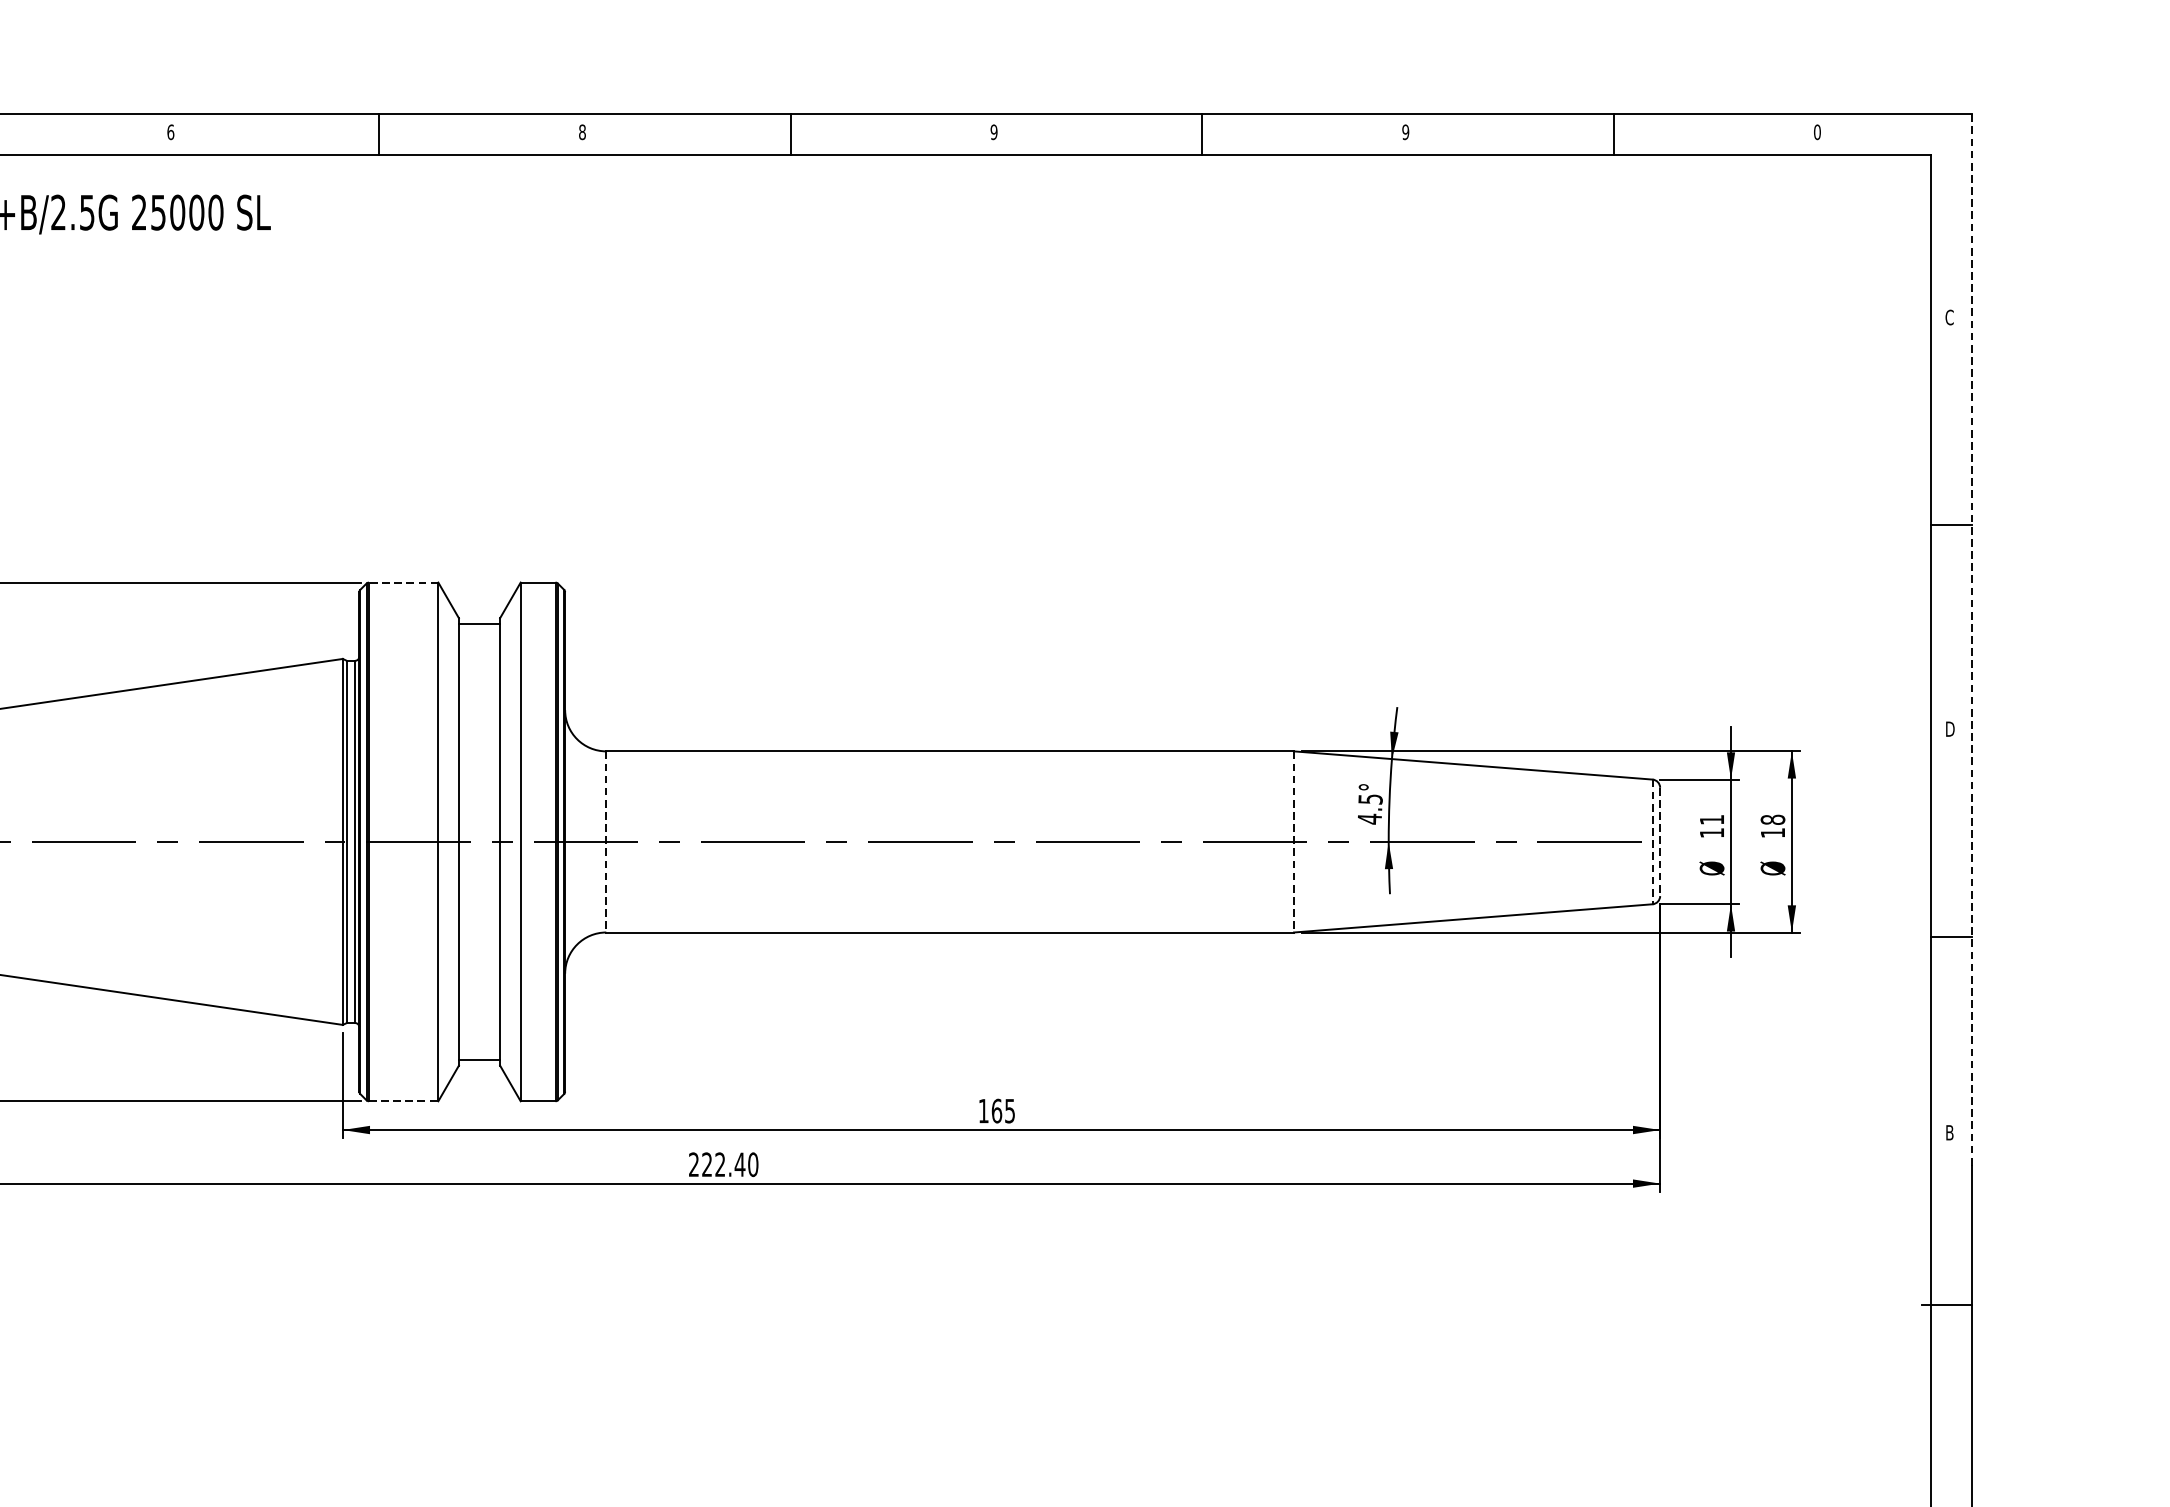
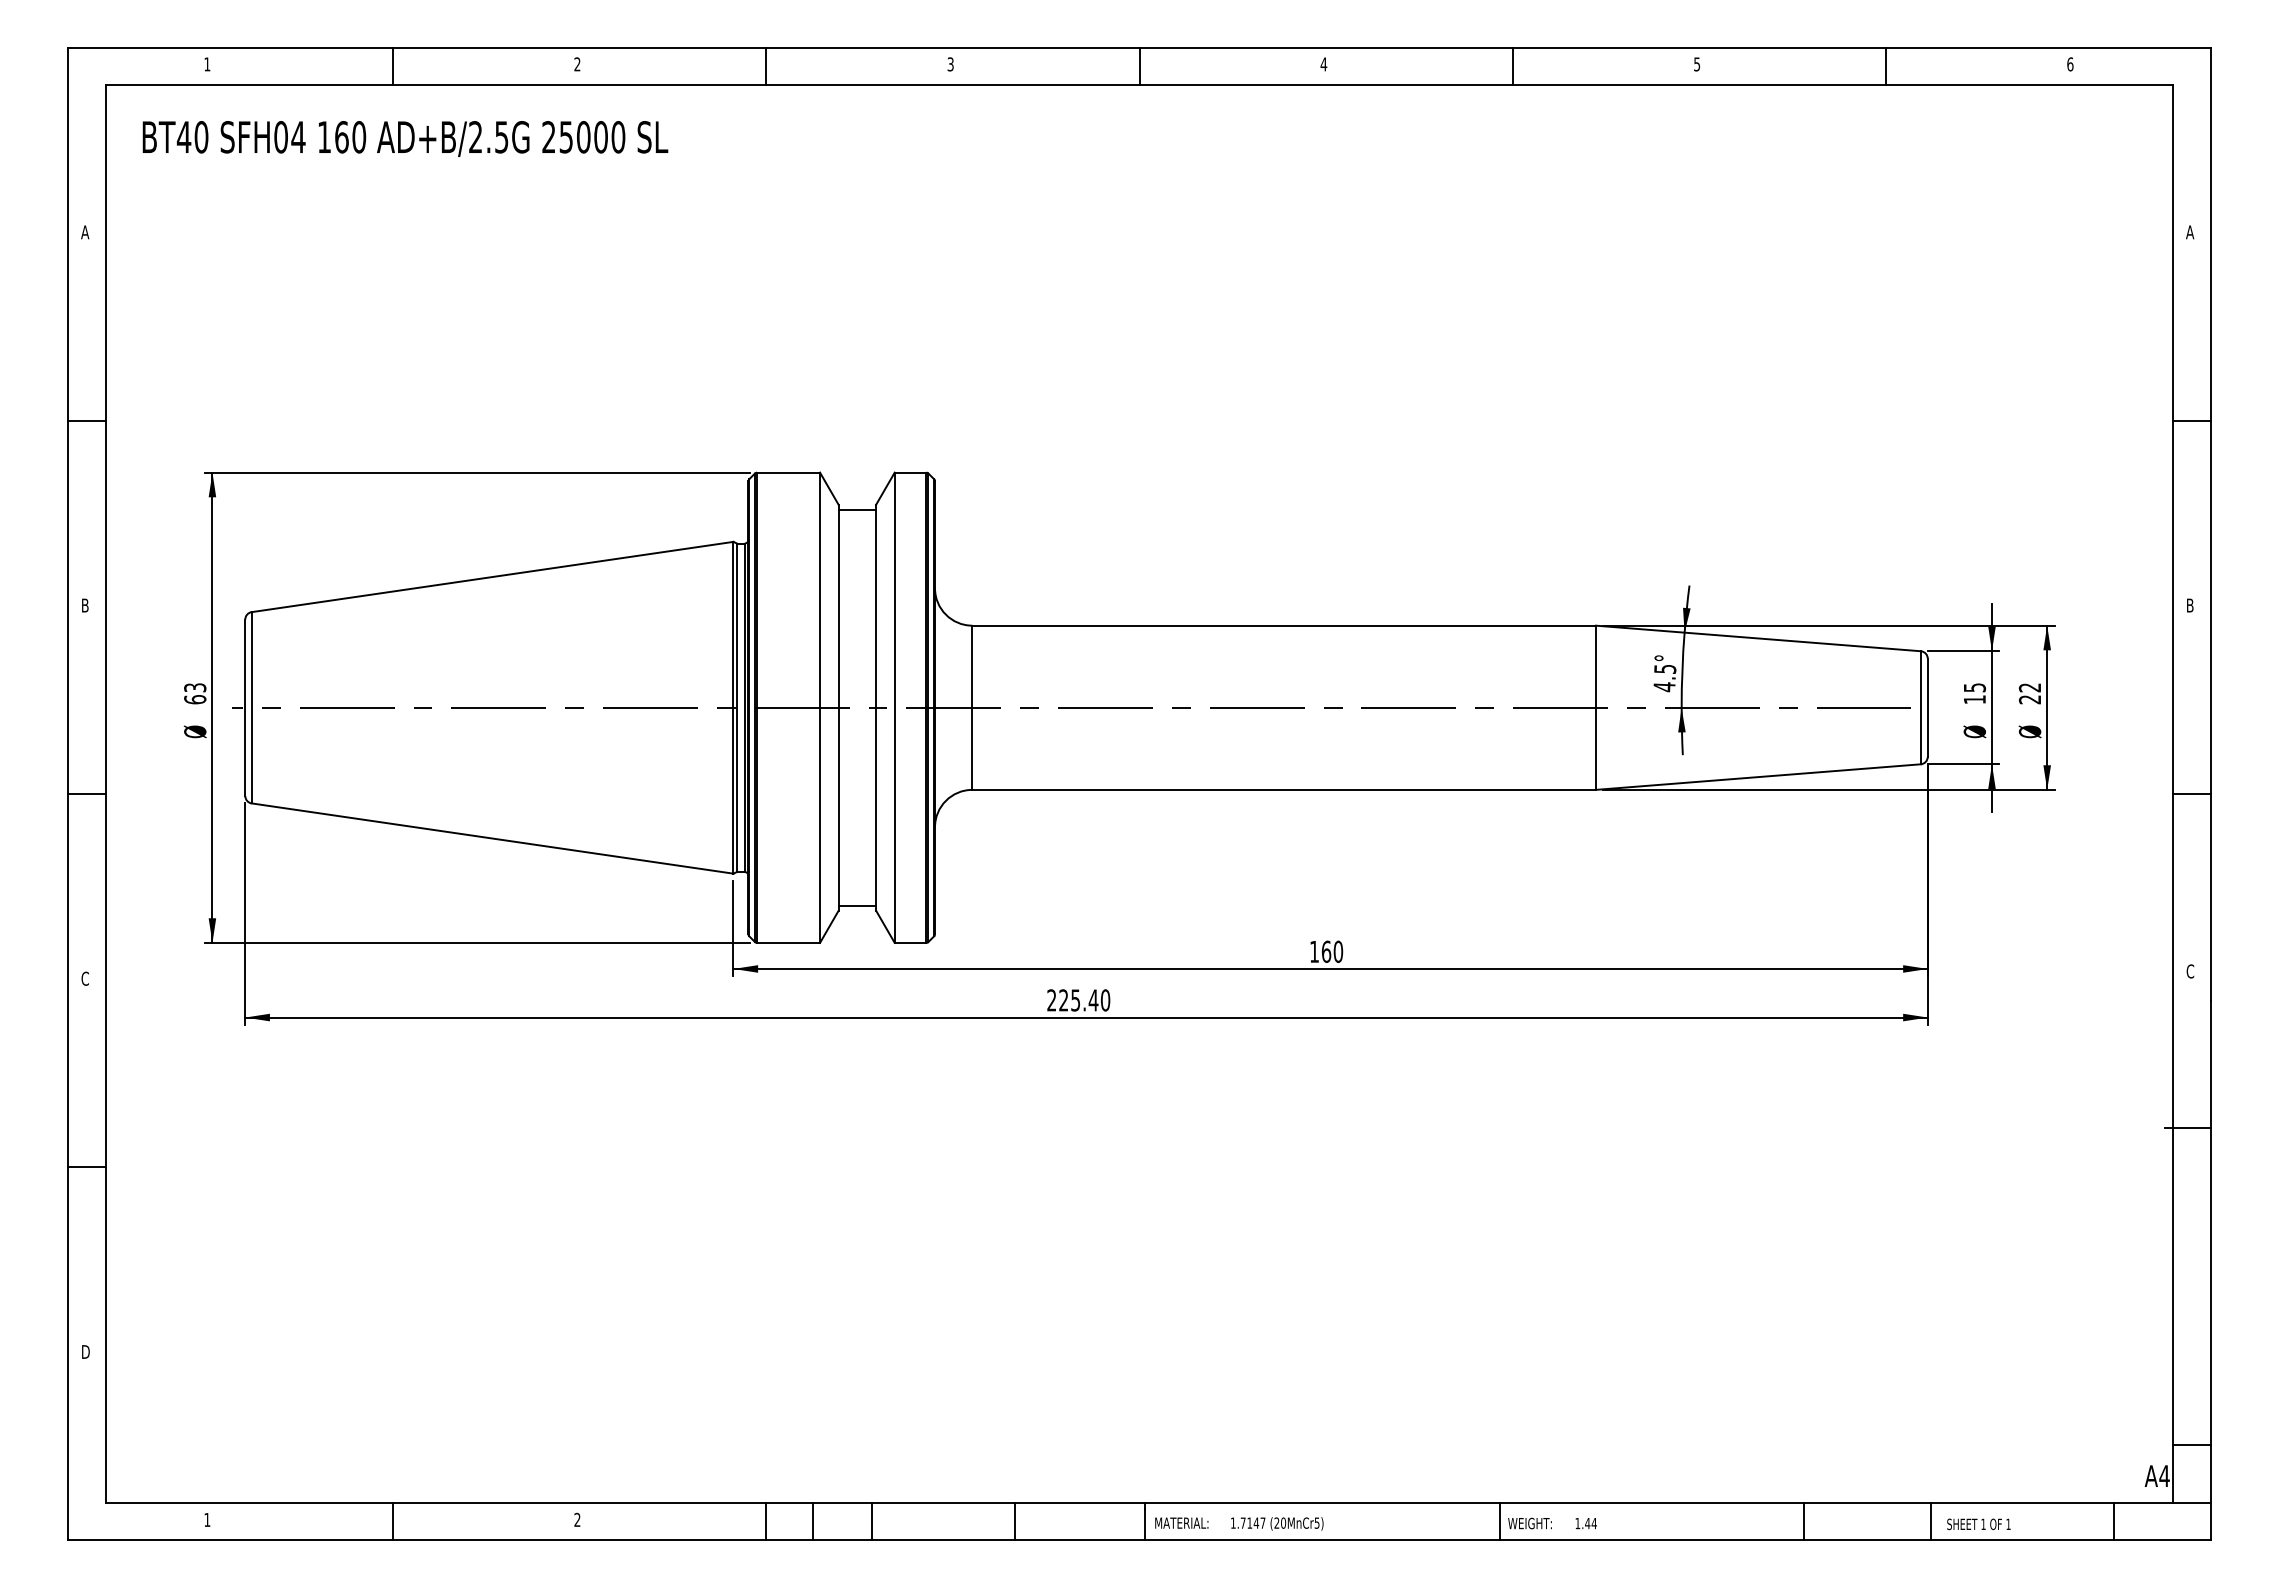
text: (170, 132) -> (577, 64), 6 -> 2
text: (582, 132) -> (950, 64), 8 -> 3
text: (993, 132) -> (1323, 64), 9 -> 4
text: (1406, 132) -> (1697, 64), 9 -> 5
text: (1817, 132) -> (2070, 64), 0 -> 6
text: (1949, 317) -> (2190, 232), C -> A
line: (403, 582) -> (788, 472), dashed -> solid
line: (1972, 639) -> (2210, 524), dashed -> solid
text: (1951, 729) -> (2191, 605), D -> B
text: (1712, 819) -> (1975, 687), 11 -> 15
text: (1772, 826) -> (2029, 693), 18 -> 22
line: (1652, 841) -> (1920, 707), dashed -> solid
line: (606, 842) -> (972, 708), dashed -> solid
line: (1293, 842) -> (1595, 708), dashed -> solid
line: (1659, 842) -> (1927, 708), dashed -> solid
line: (404, 1100) -> (789, 942), dashed -> solid
text: (1010, 1110) -> (1338, 951), 165 -> 160
text: (1949, 1132) -> (2190, 971), B -> C
text: (720, 1164) -> (1075, 1000), 222.40 -> 225.40

